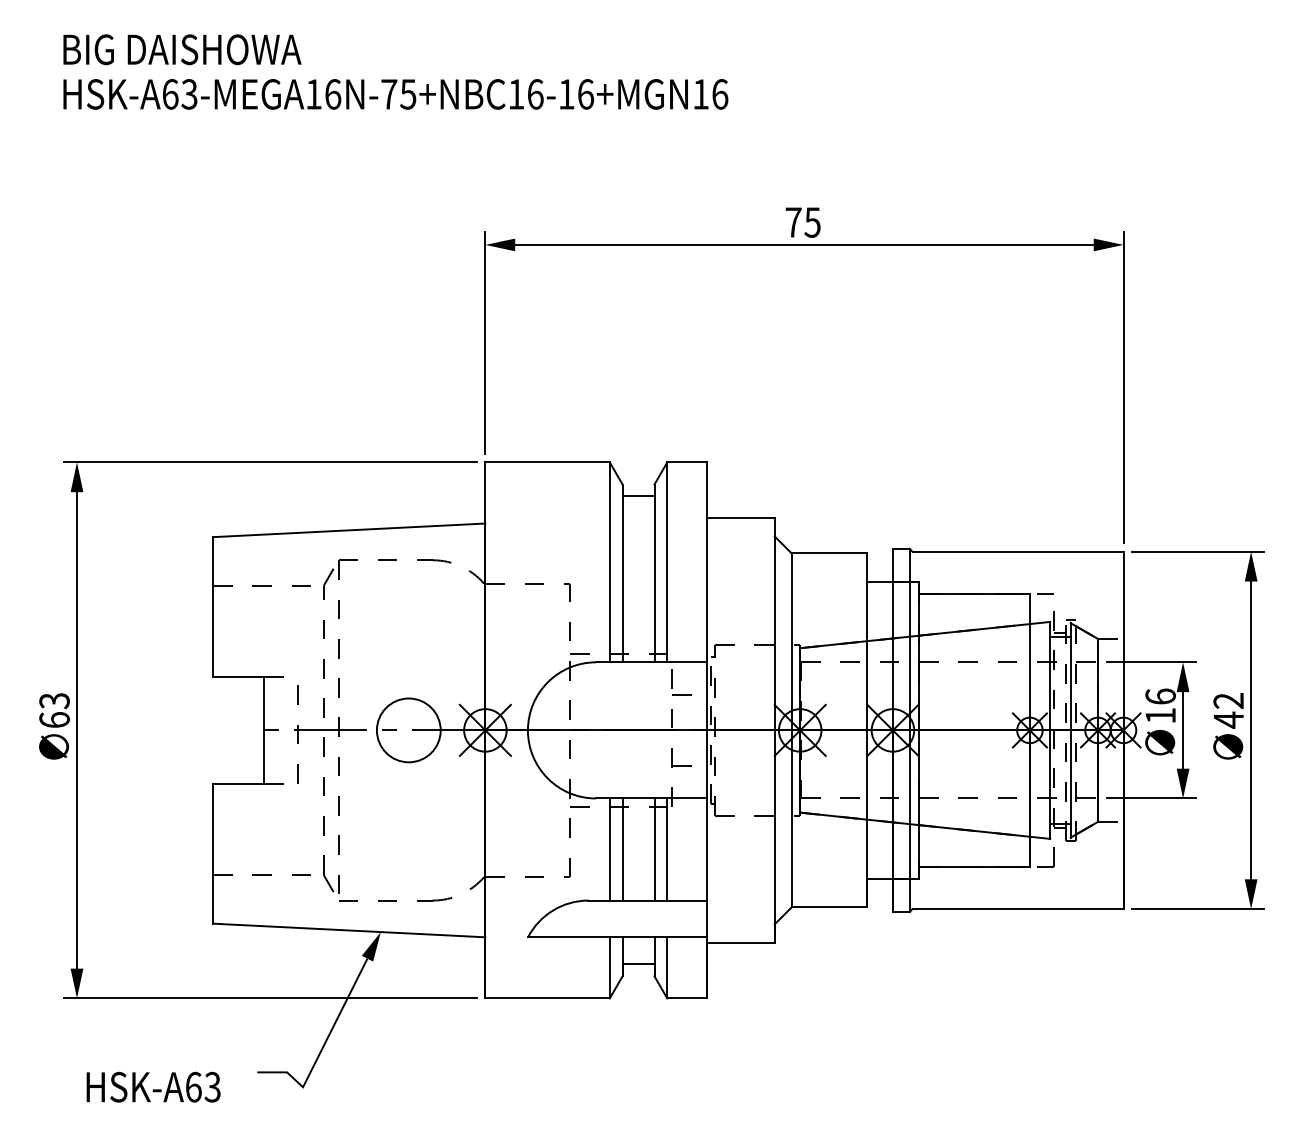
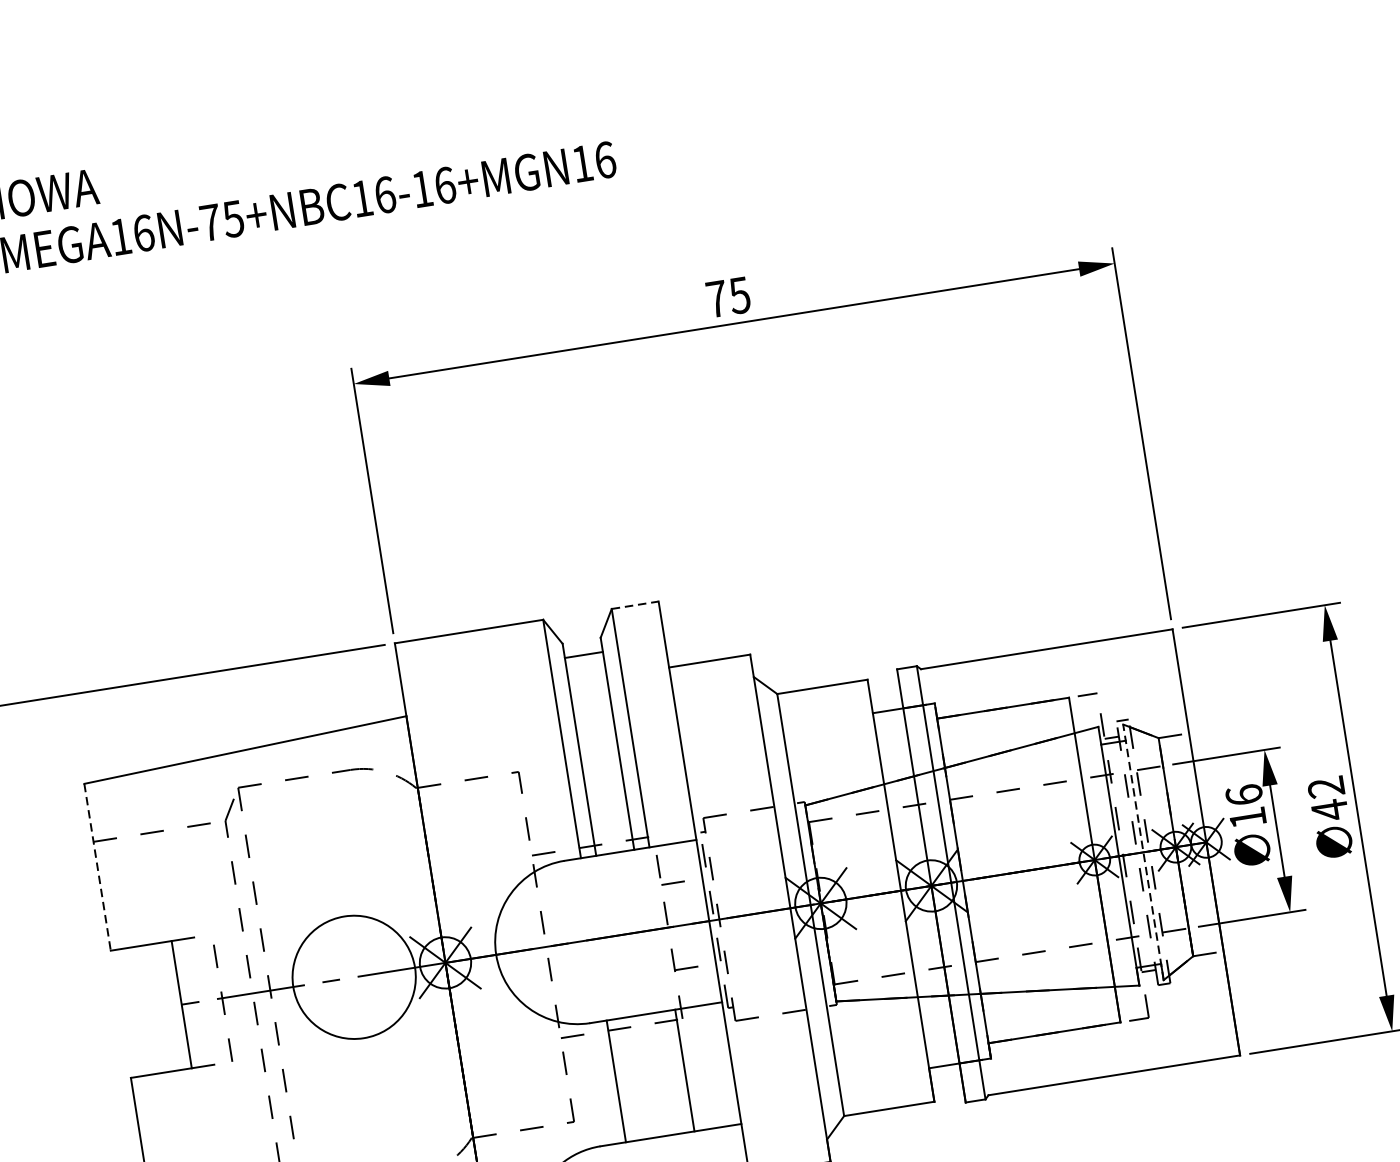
line: (686, 462) -> (634, 605), solid -> dashed
line: (213, 607) -> (98, 867), solid -> dashed
line: (1070, 729) -> (1142, 851), solid -> dashed
circle: (408, 730) -> (353, 977), size x1.6
line: (622, 849) -> (631, 1078), removed
line: (654, 849) -> (669, 1072), removed

